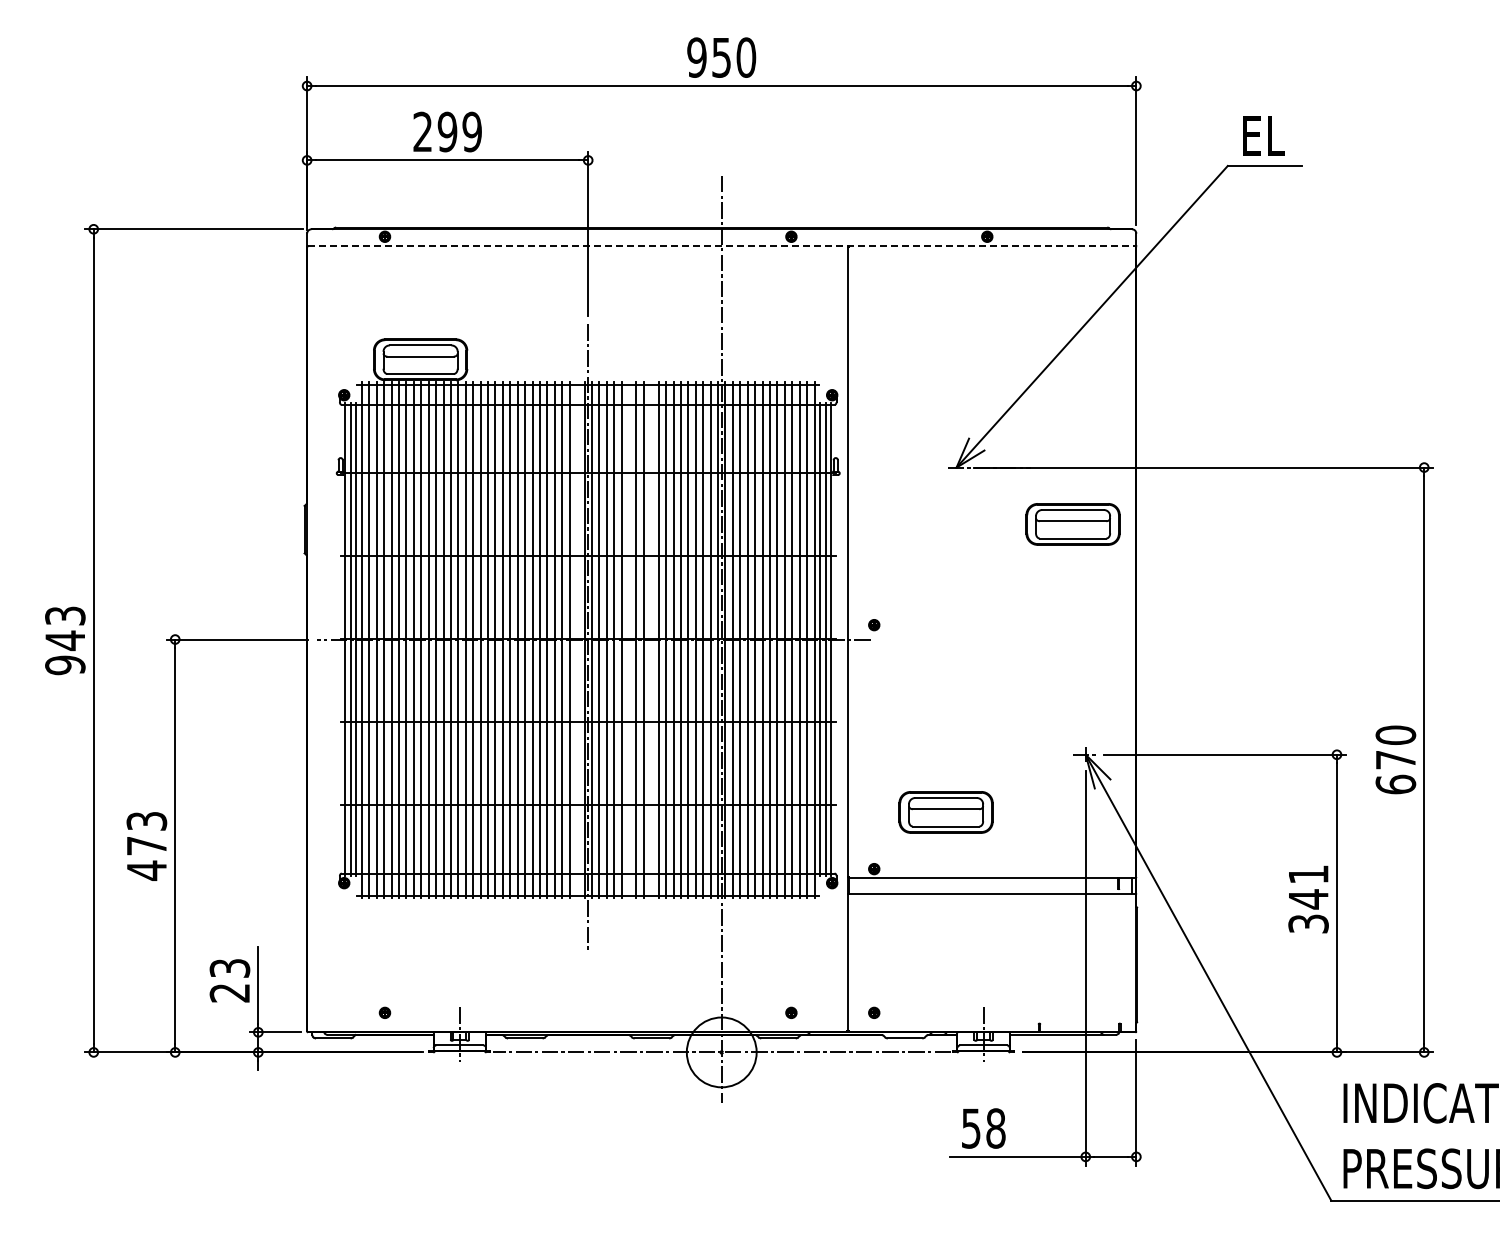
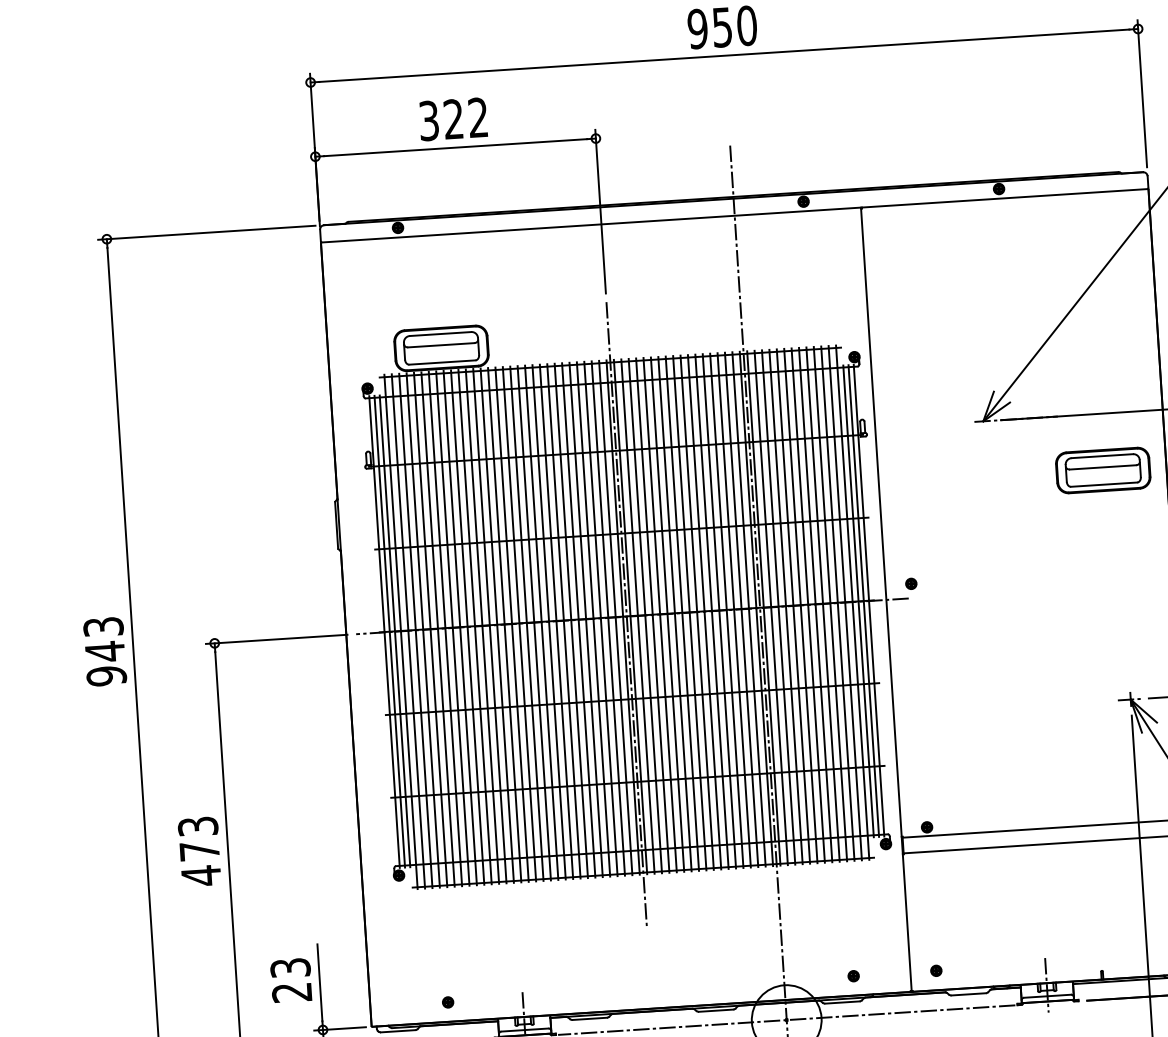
text: (447, 131) -> (453, 118), 299 -> 322
line: (721, 246) -> (734, 215), dashed -> solid
line: (577, 639) -> (616, 617), added
line: (629, 639) -> (668, 614), added
line: (651, 639) -> (689, 612), added
part: (945, 812) -> (994, 766), removed

